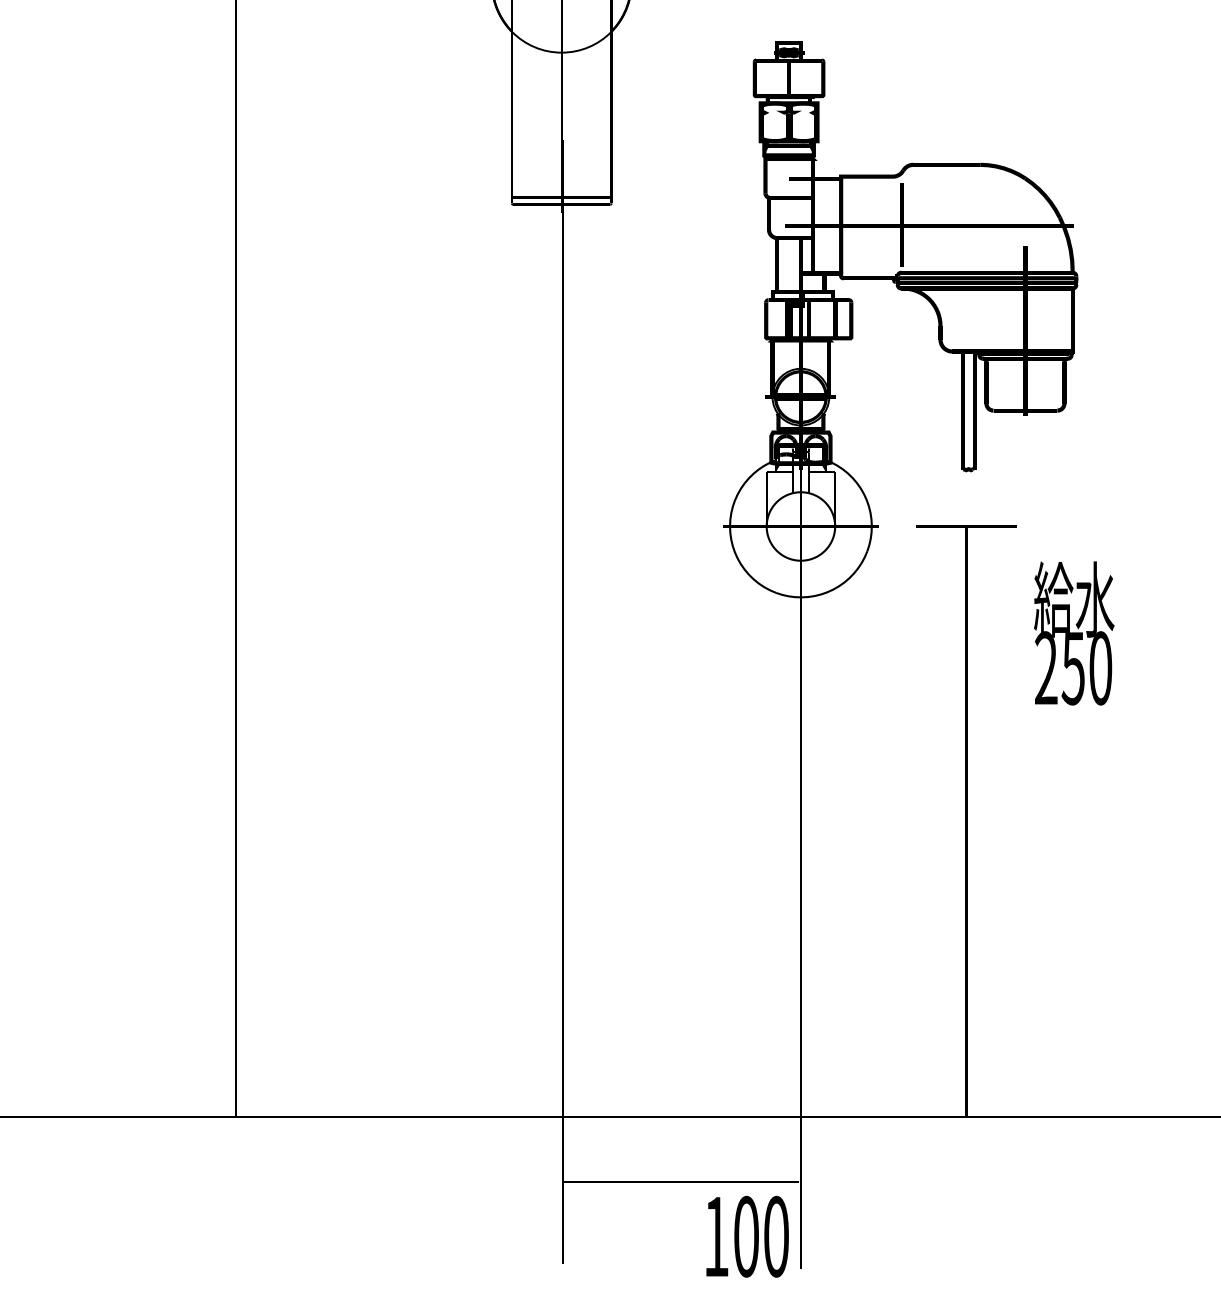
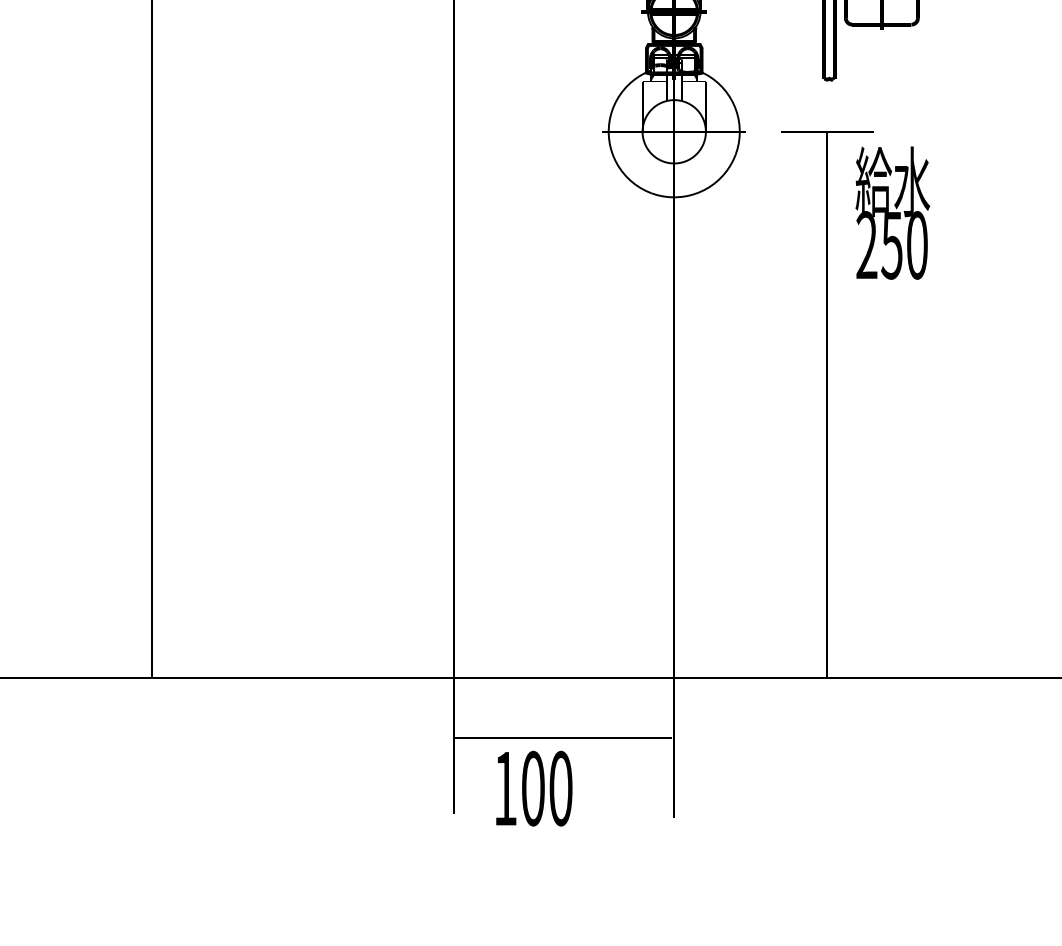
text: (1074, 633) -> (893, 213), moved
text: (747, 1236) -> (534, 788), moved

